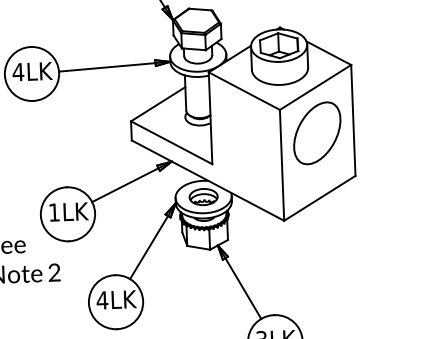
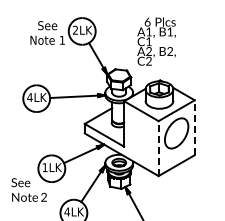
line: (352, 119) -> (194, 127), solid -> dashed
line: (281, 165) -> (158, 148), solid -> dashed

